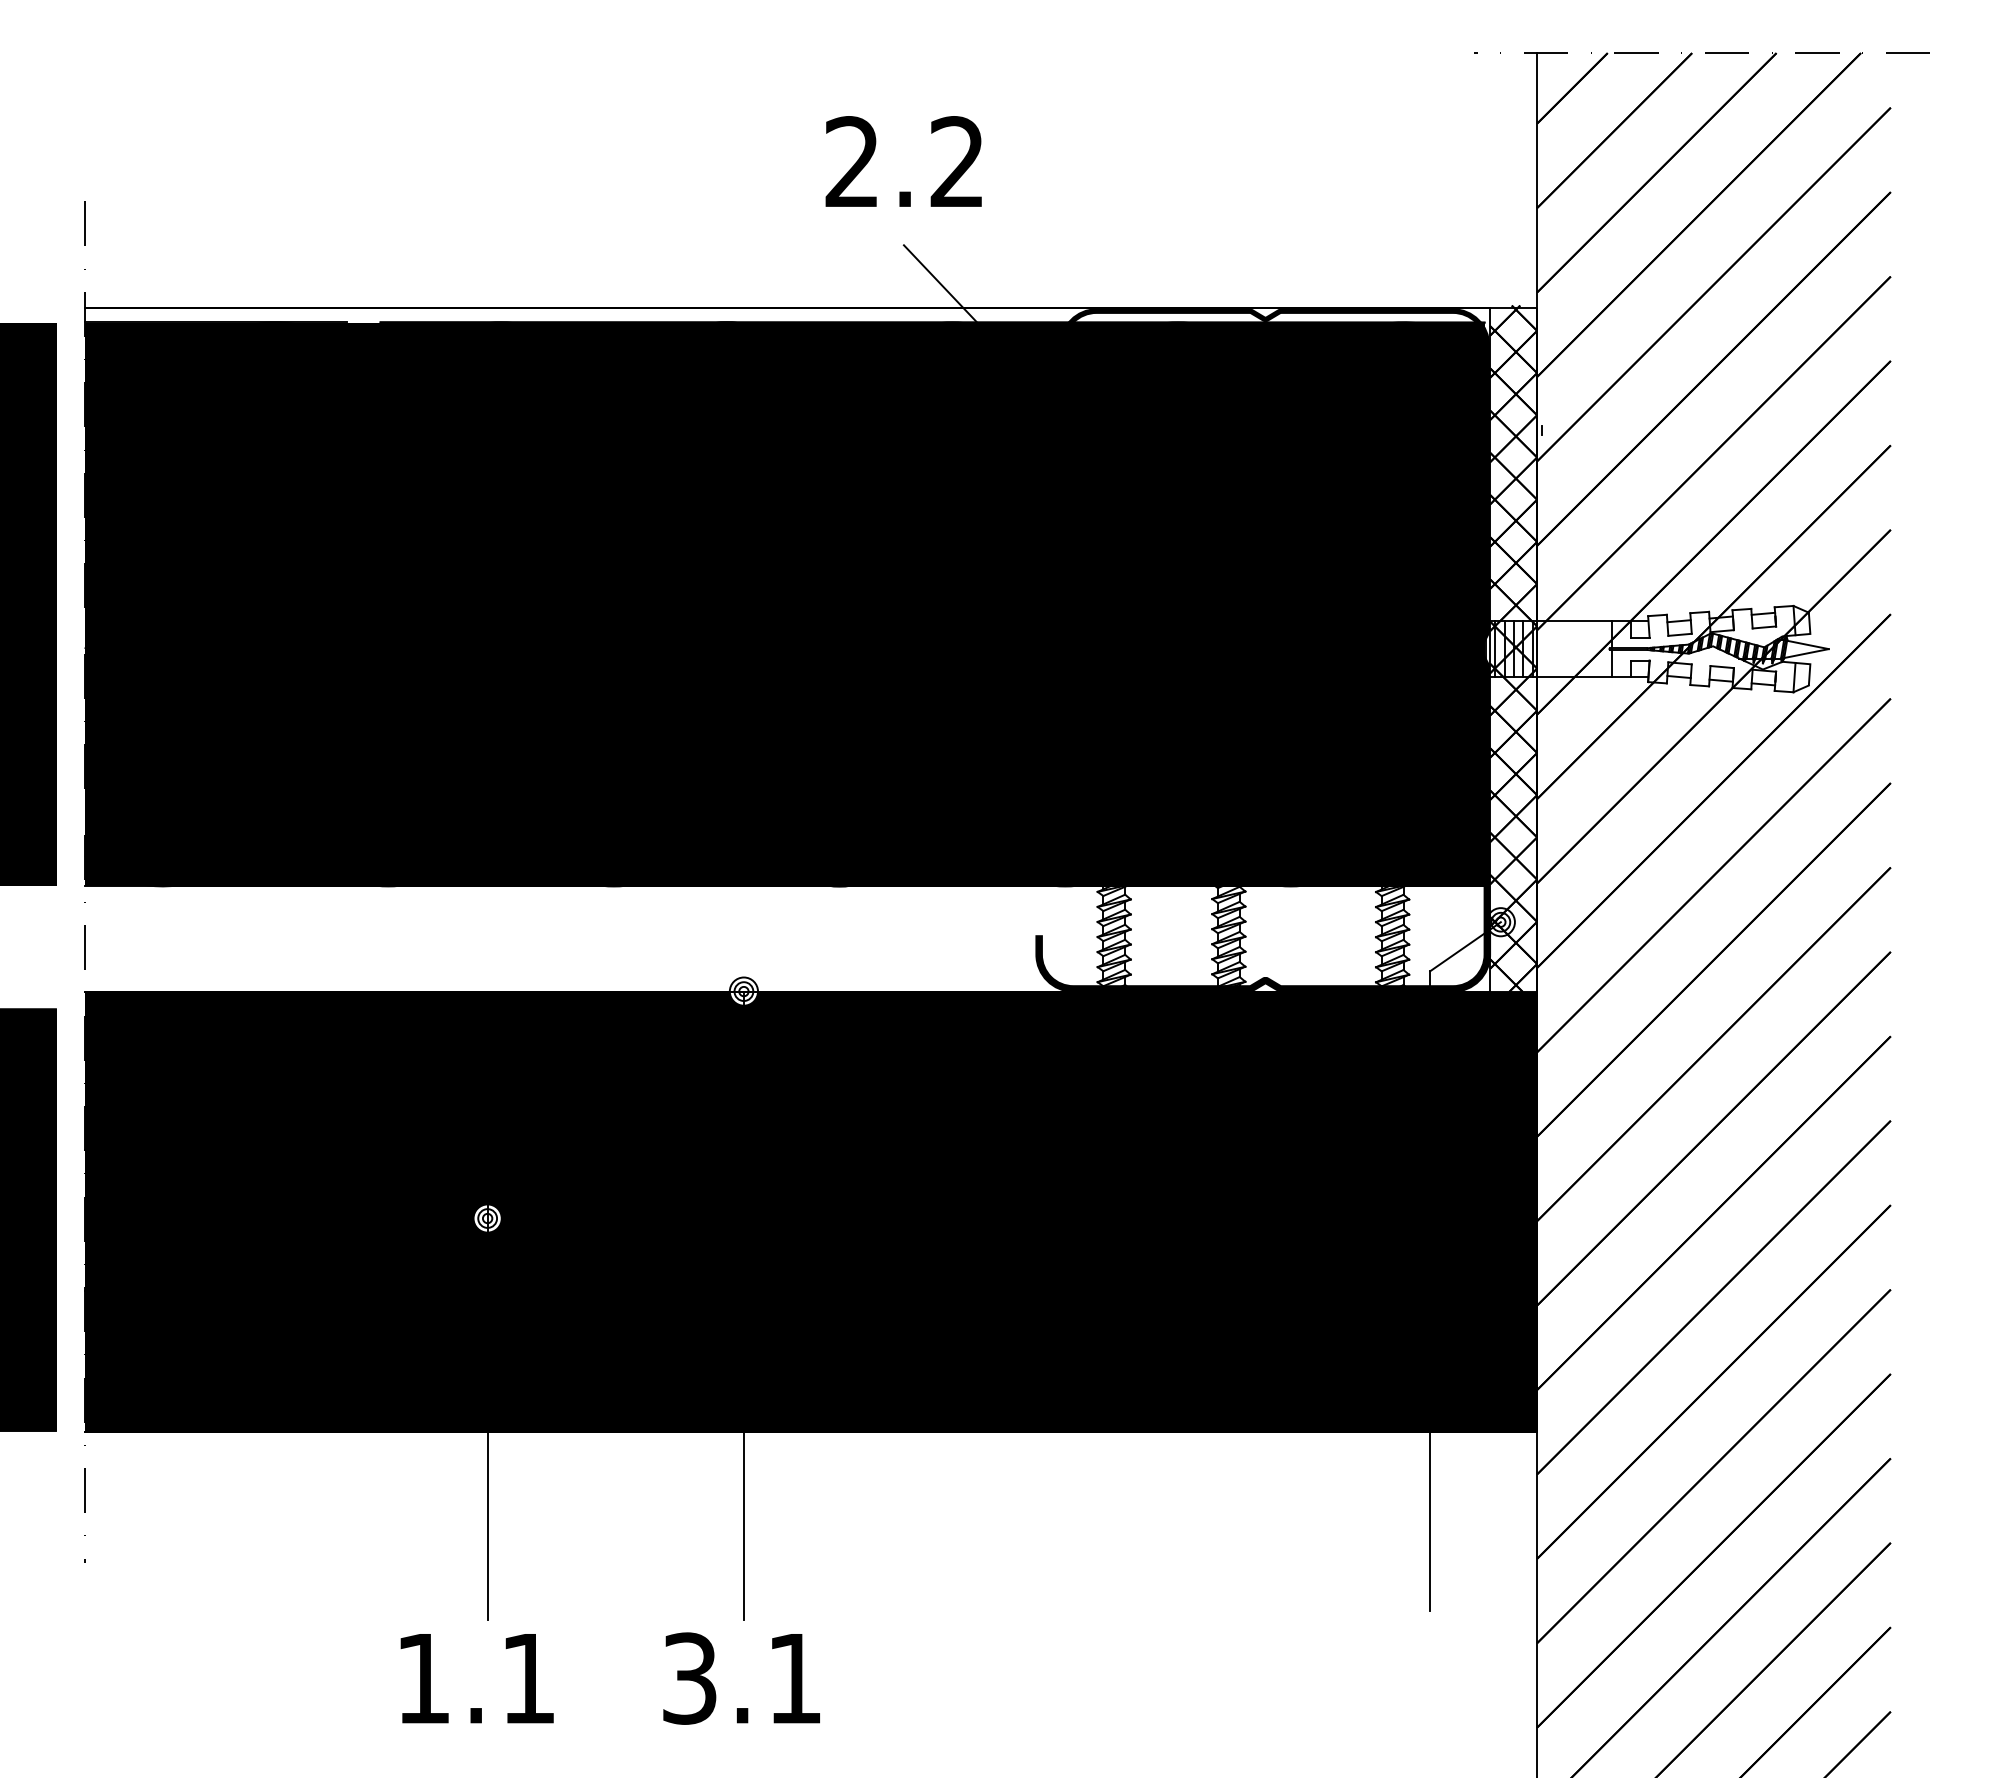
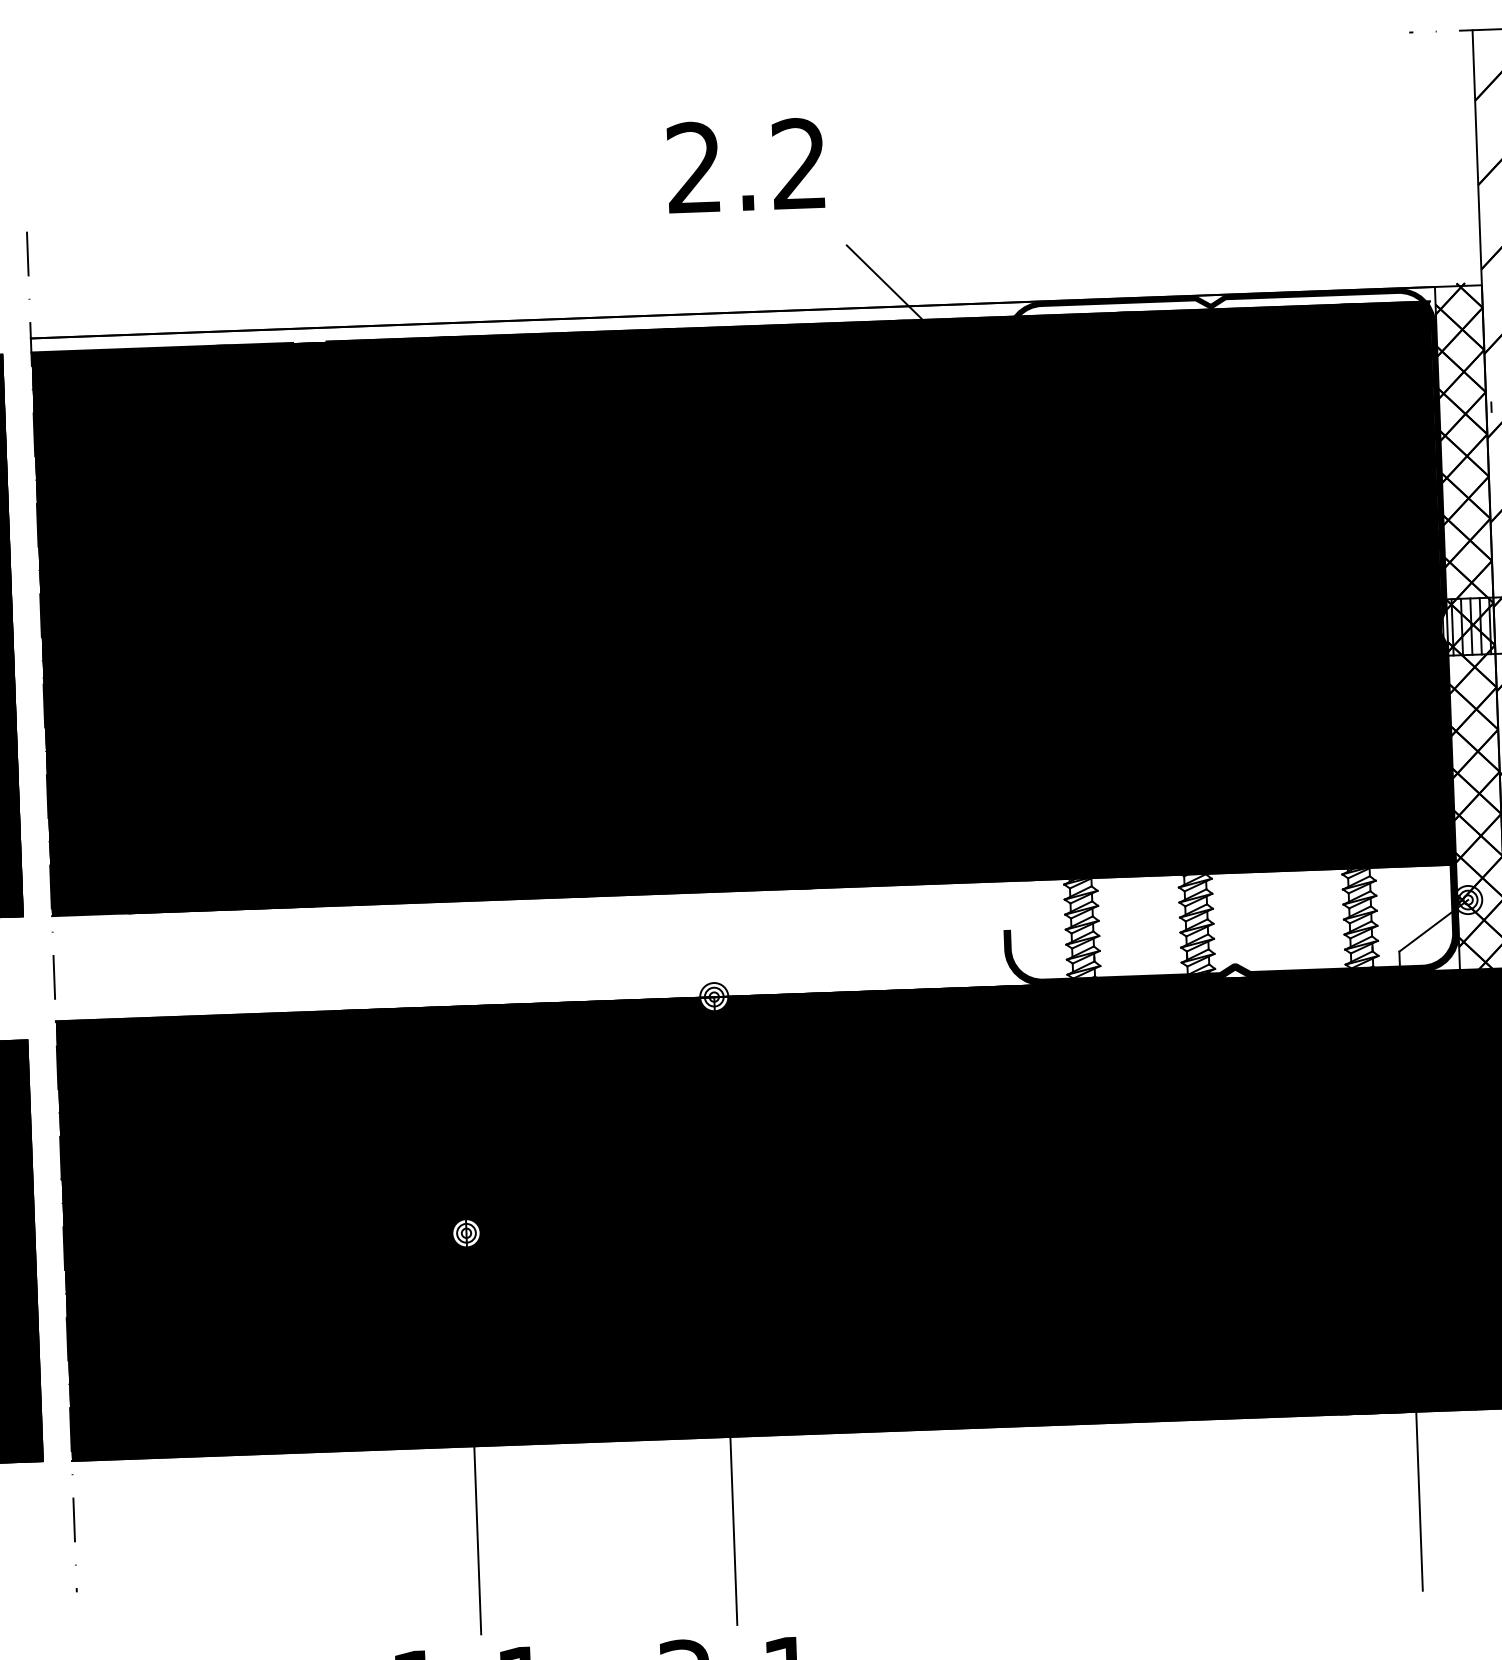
text: (903, 161) -> (745, 165), moved

